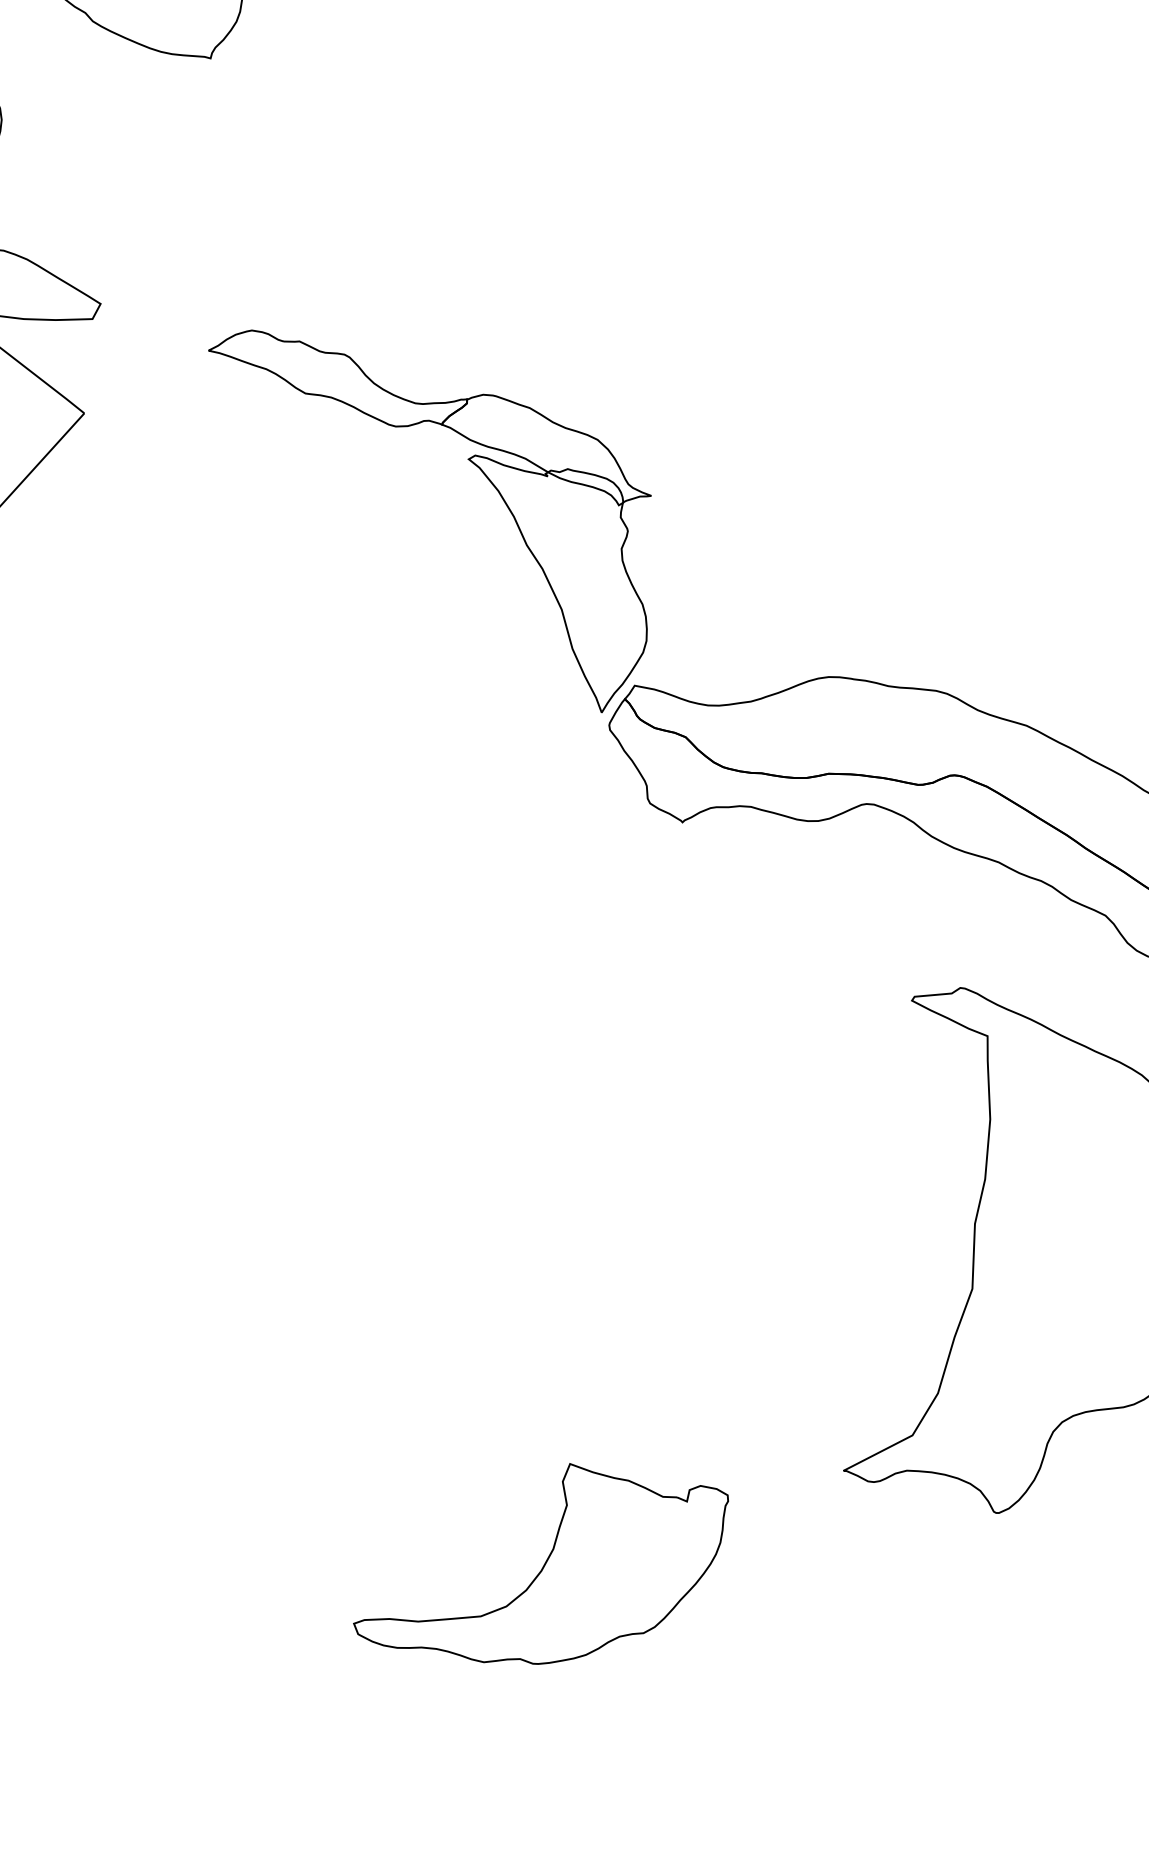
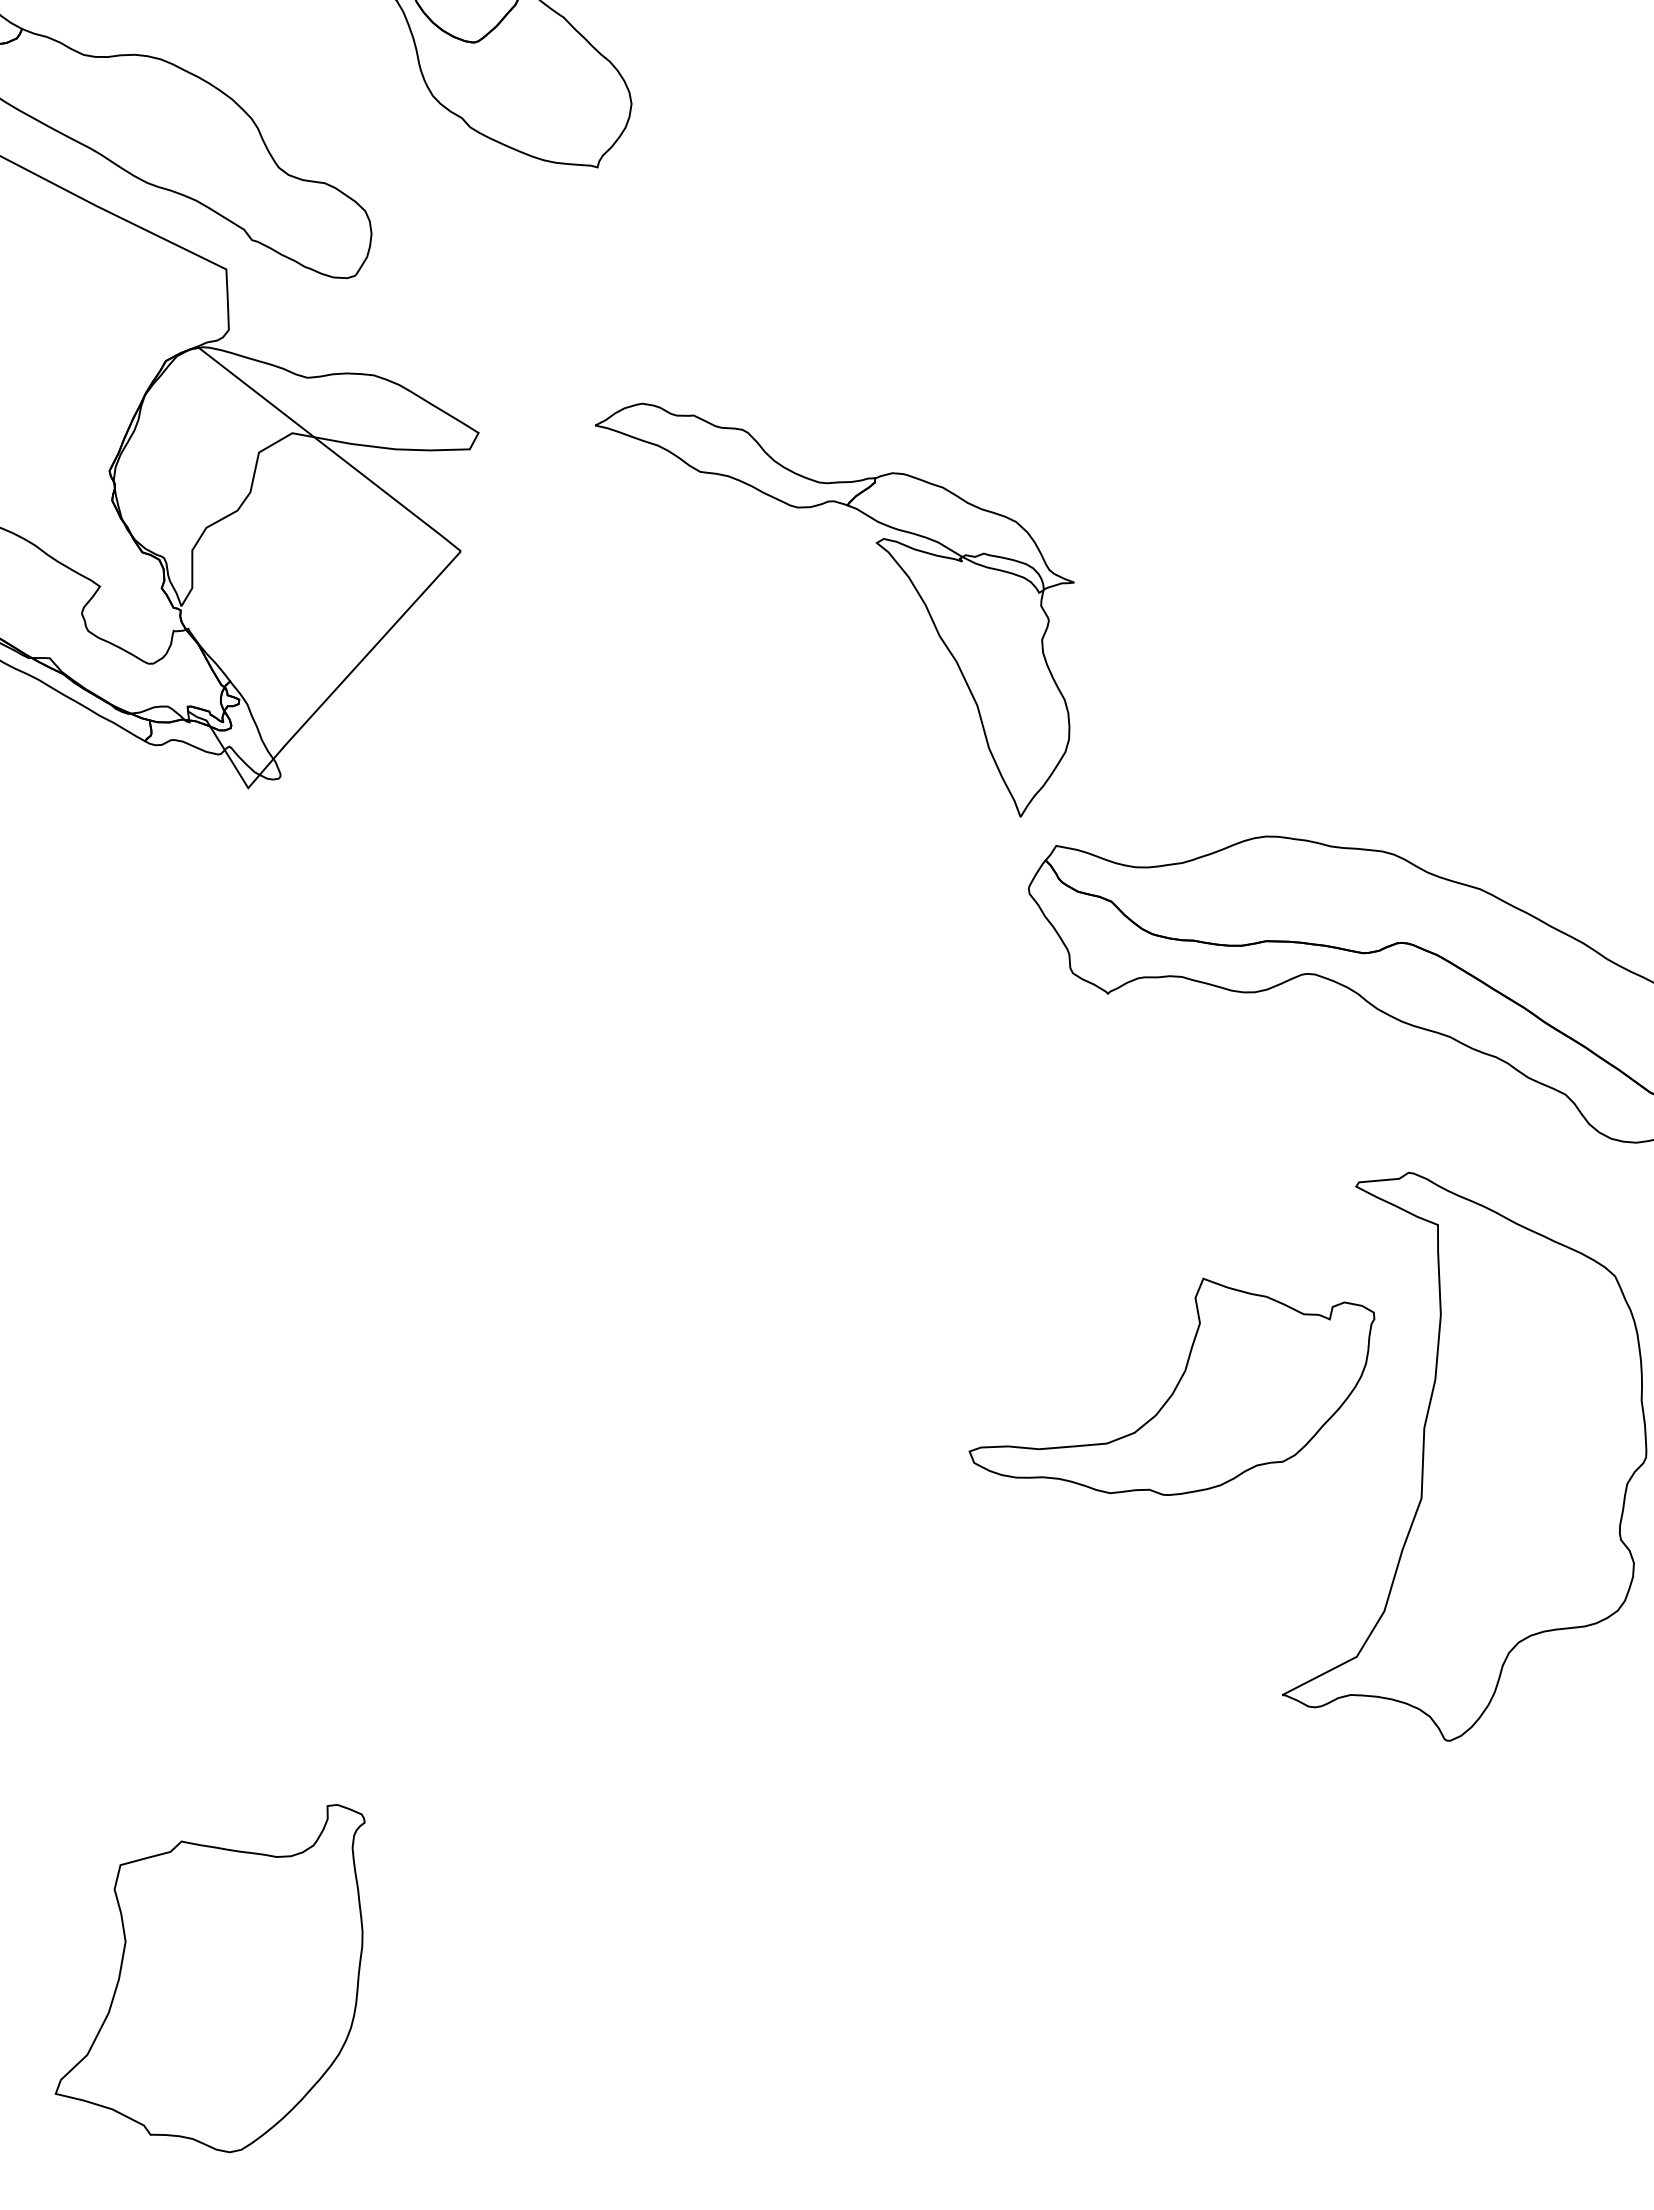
part: (484, 475) -> (893, 560), moved
part: (540, 1563) -> (1171, 1386), moved

